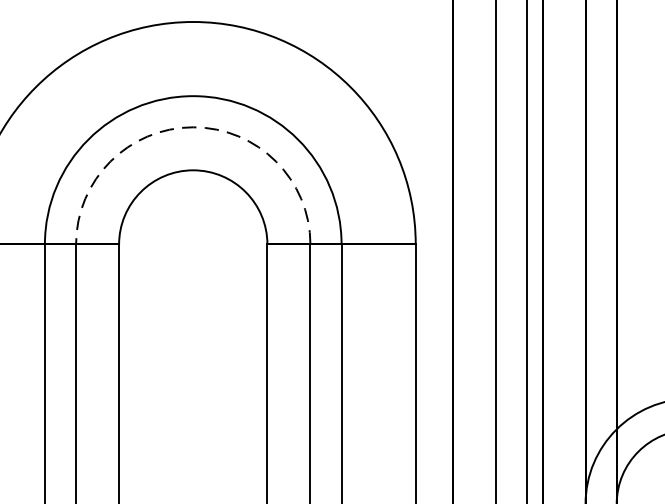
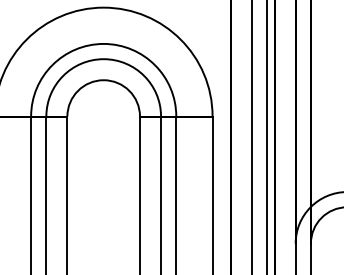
arc: (192, 127) -> (103, 59), dashed -> solid

